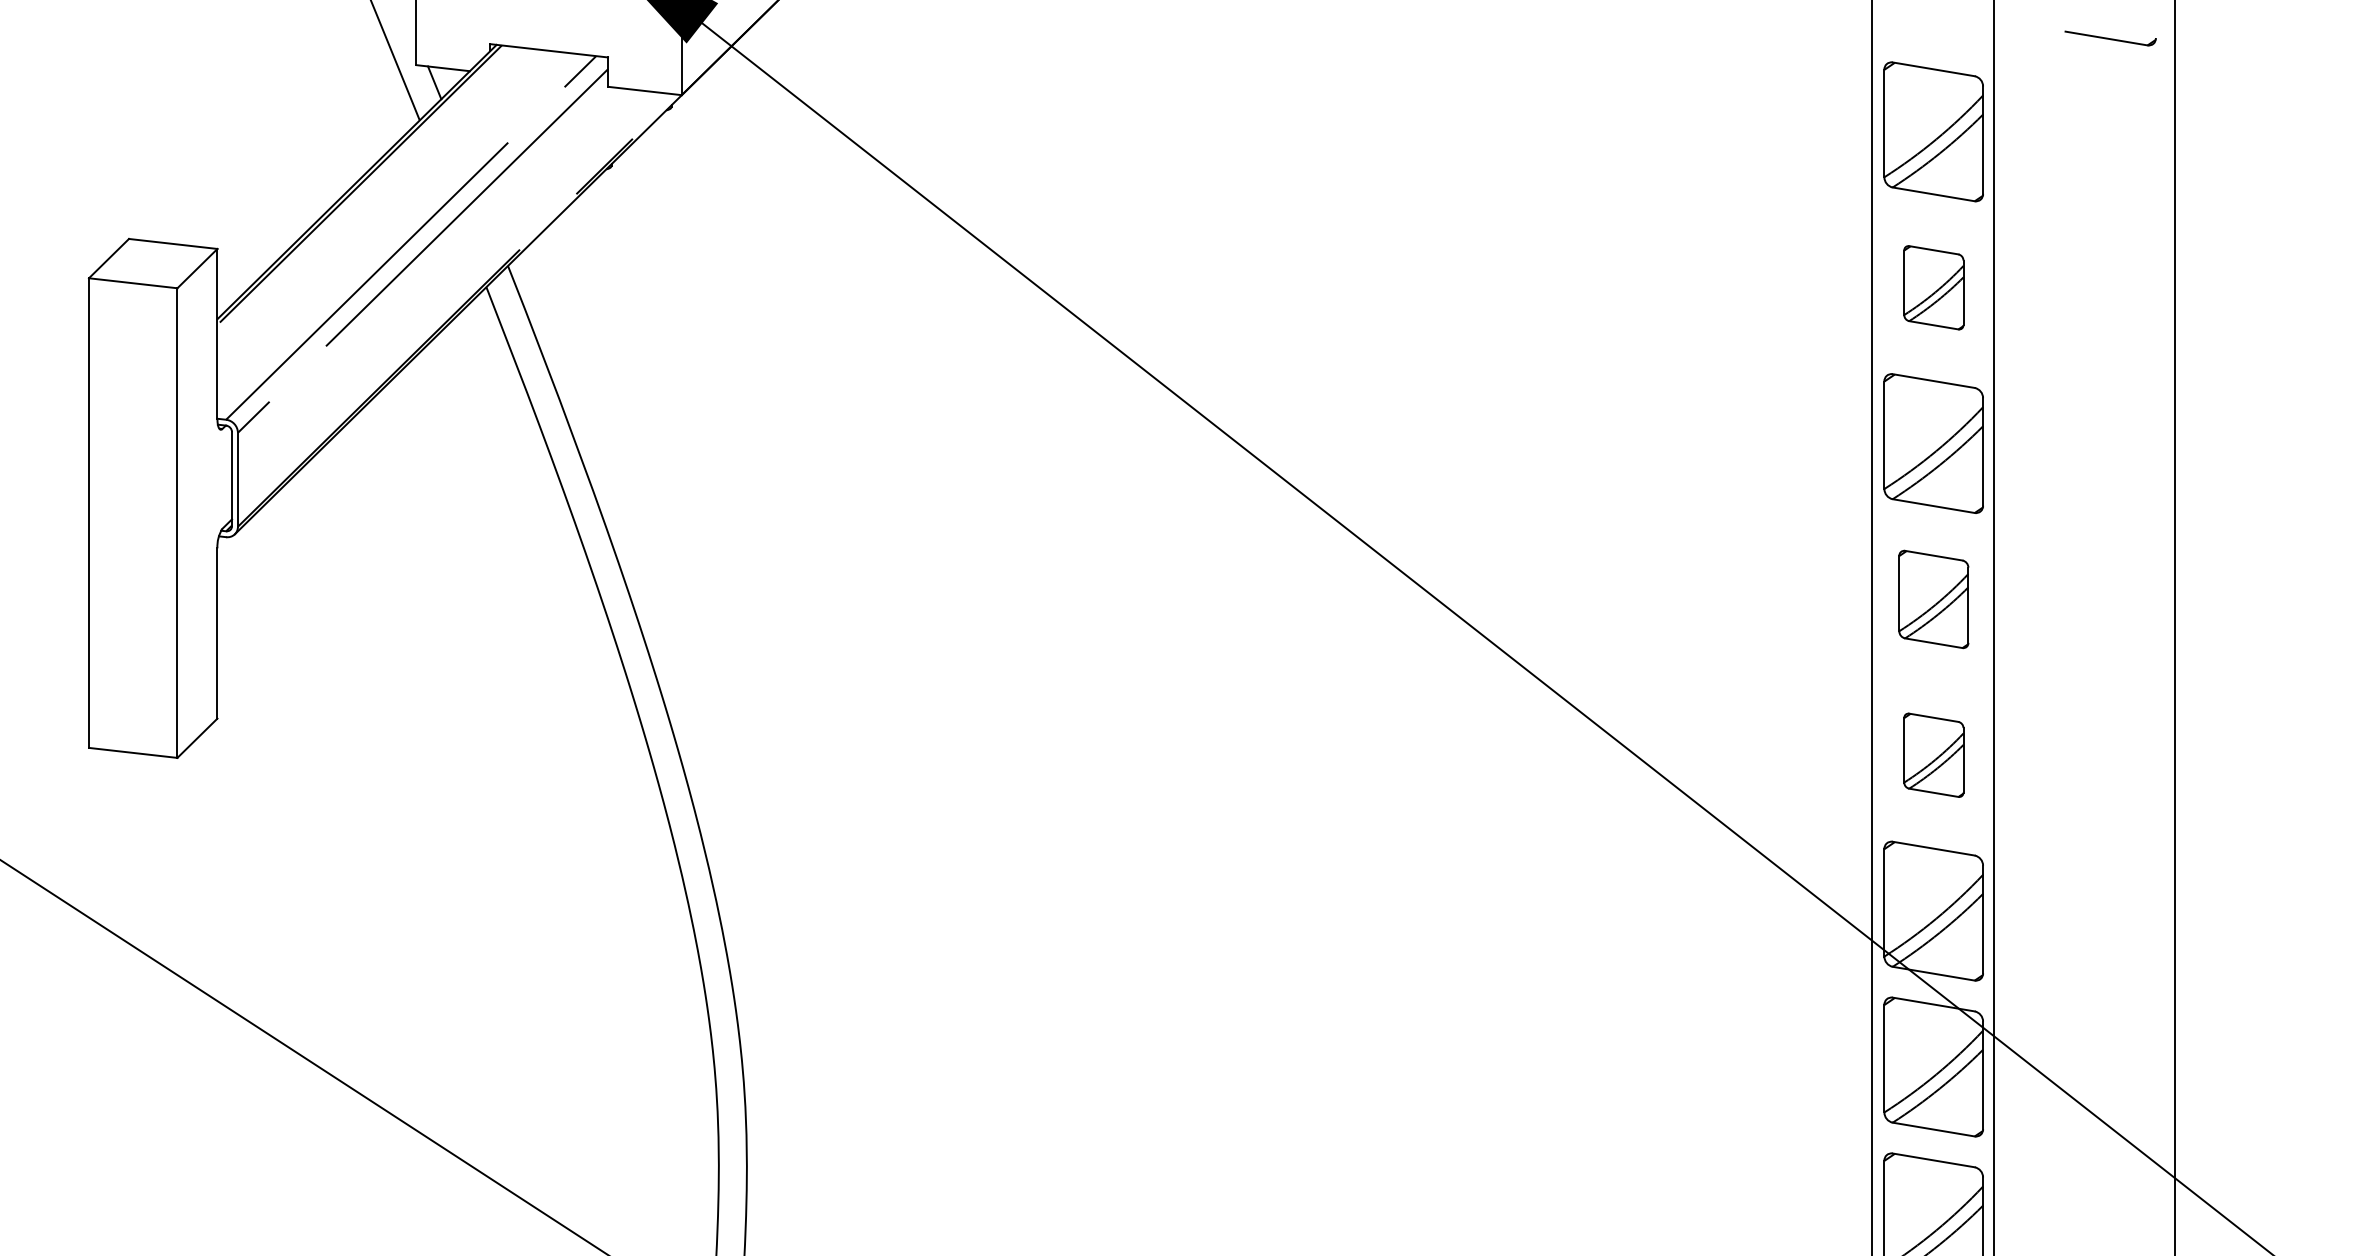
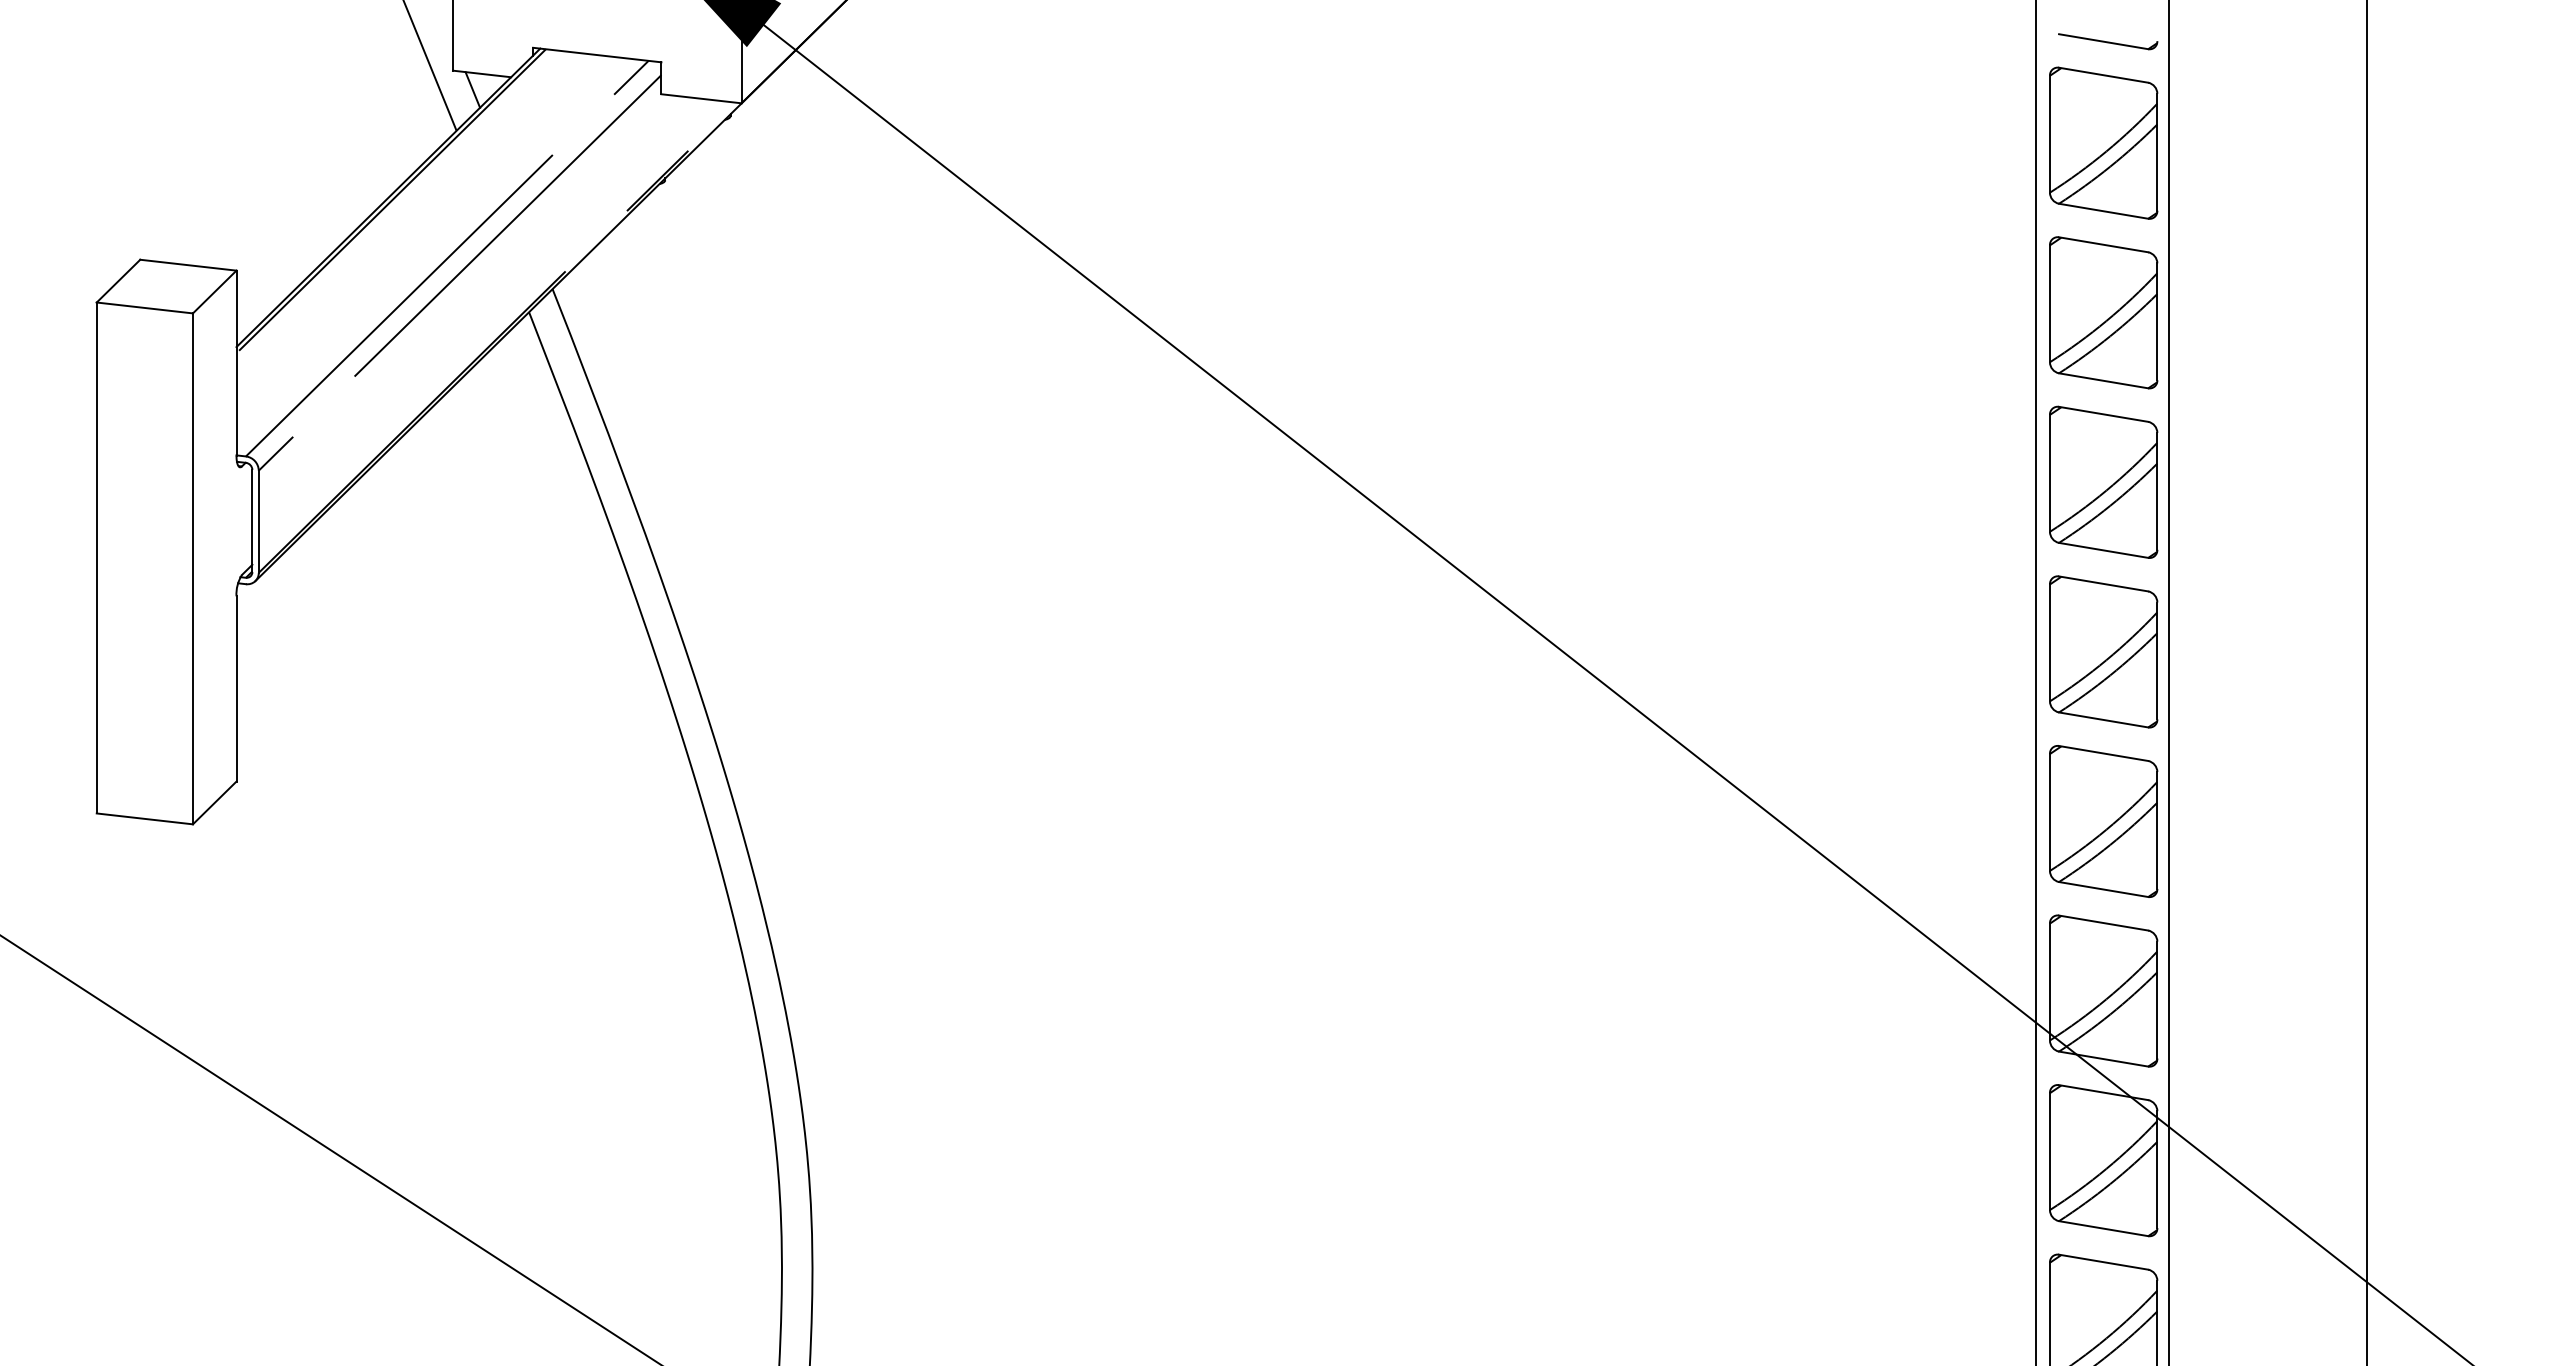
part: (2111, 38) -> (2108, 41), moved
part: (1933, 287) -> (2103, 312), size x1.67
part: (1933, 599) -> (2103, 651), size x1.43
part: (1933, 755) -> (2103, 821), size x1.67

